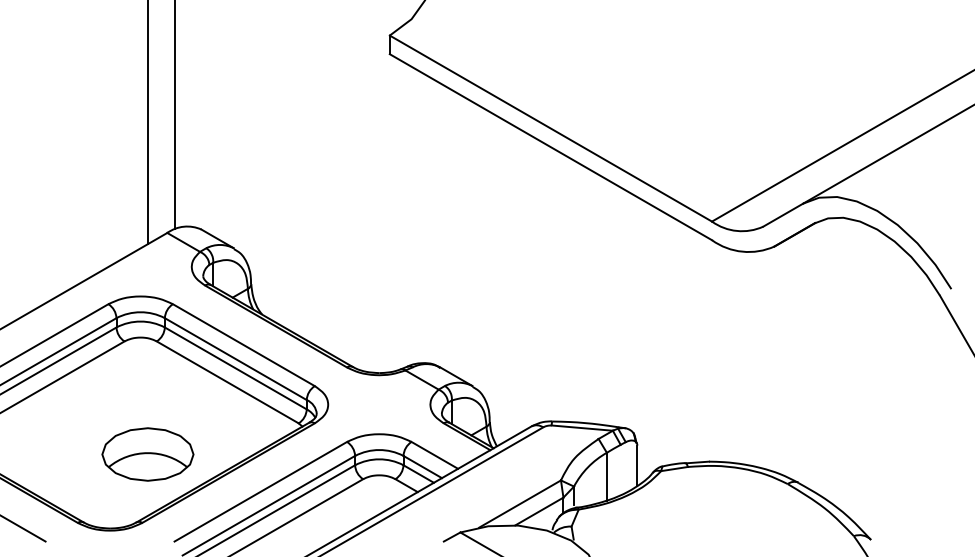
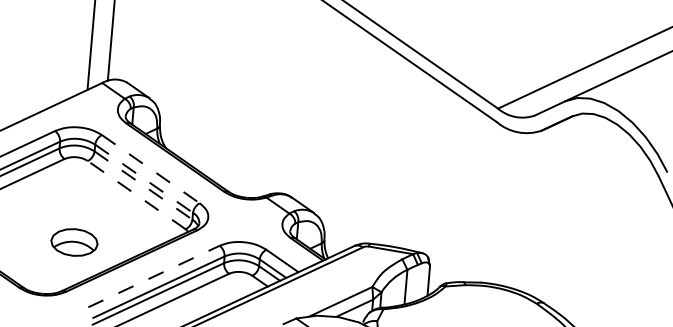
line: (243, 345) -> (150, 169), solid -> dashed
line: (235, 359) -> (143, 179), solid -> dashed
line: (235, 368) -> (143, 185), solid -> dashed
line: (227, 382) -> (136, 195), solid -> dashed
part: (147, 454) -> (74, 242), size x0.7
line: (260, 491) -> (153, 276), solid -> dashed

